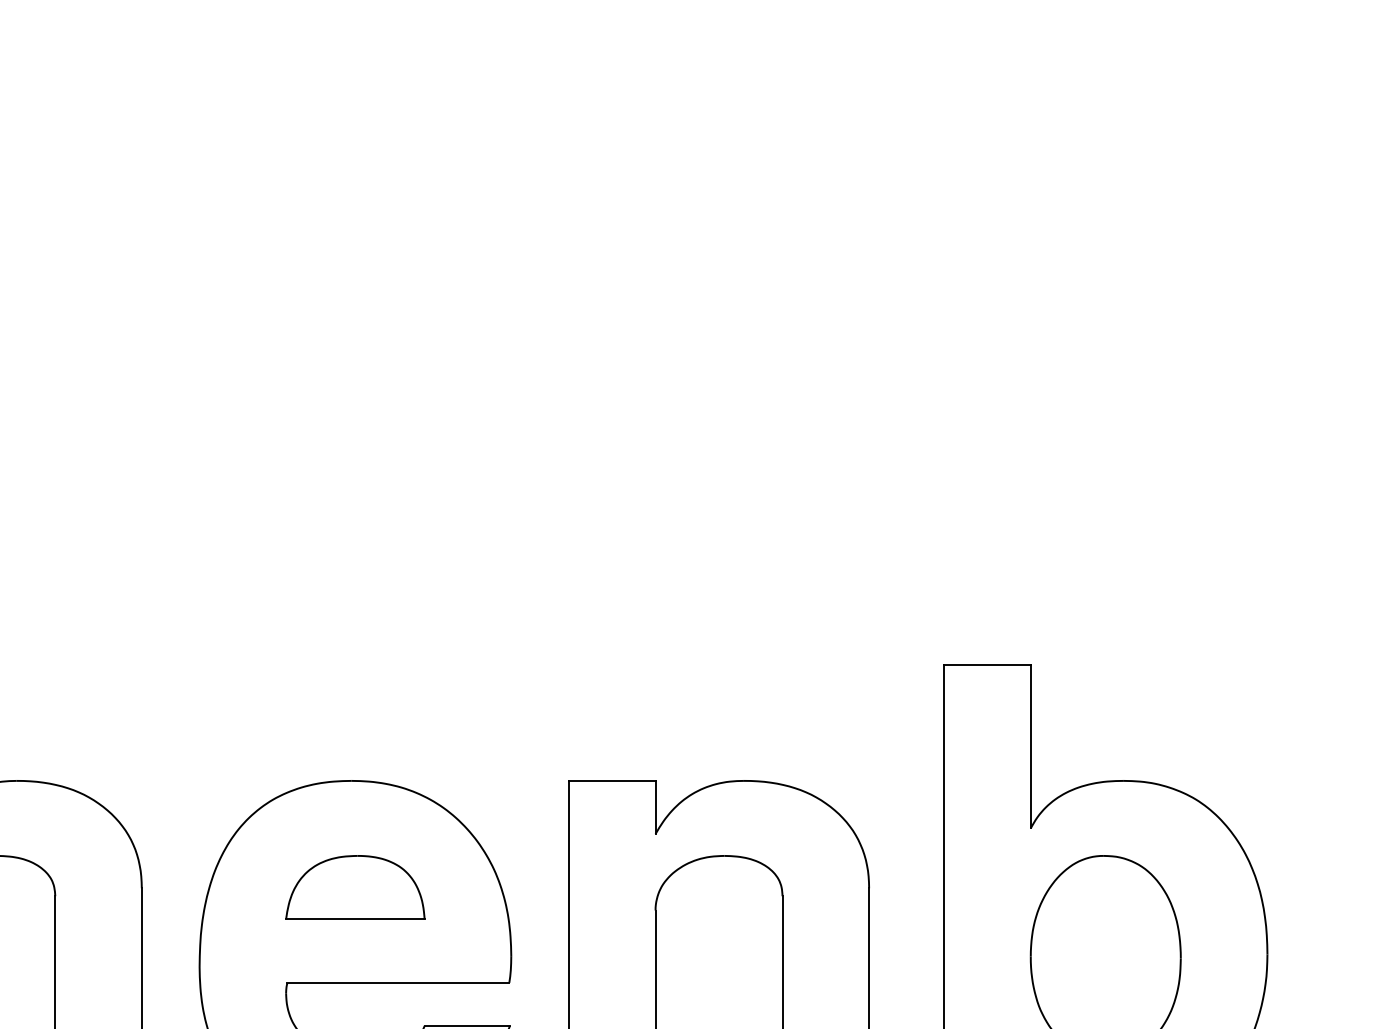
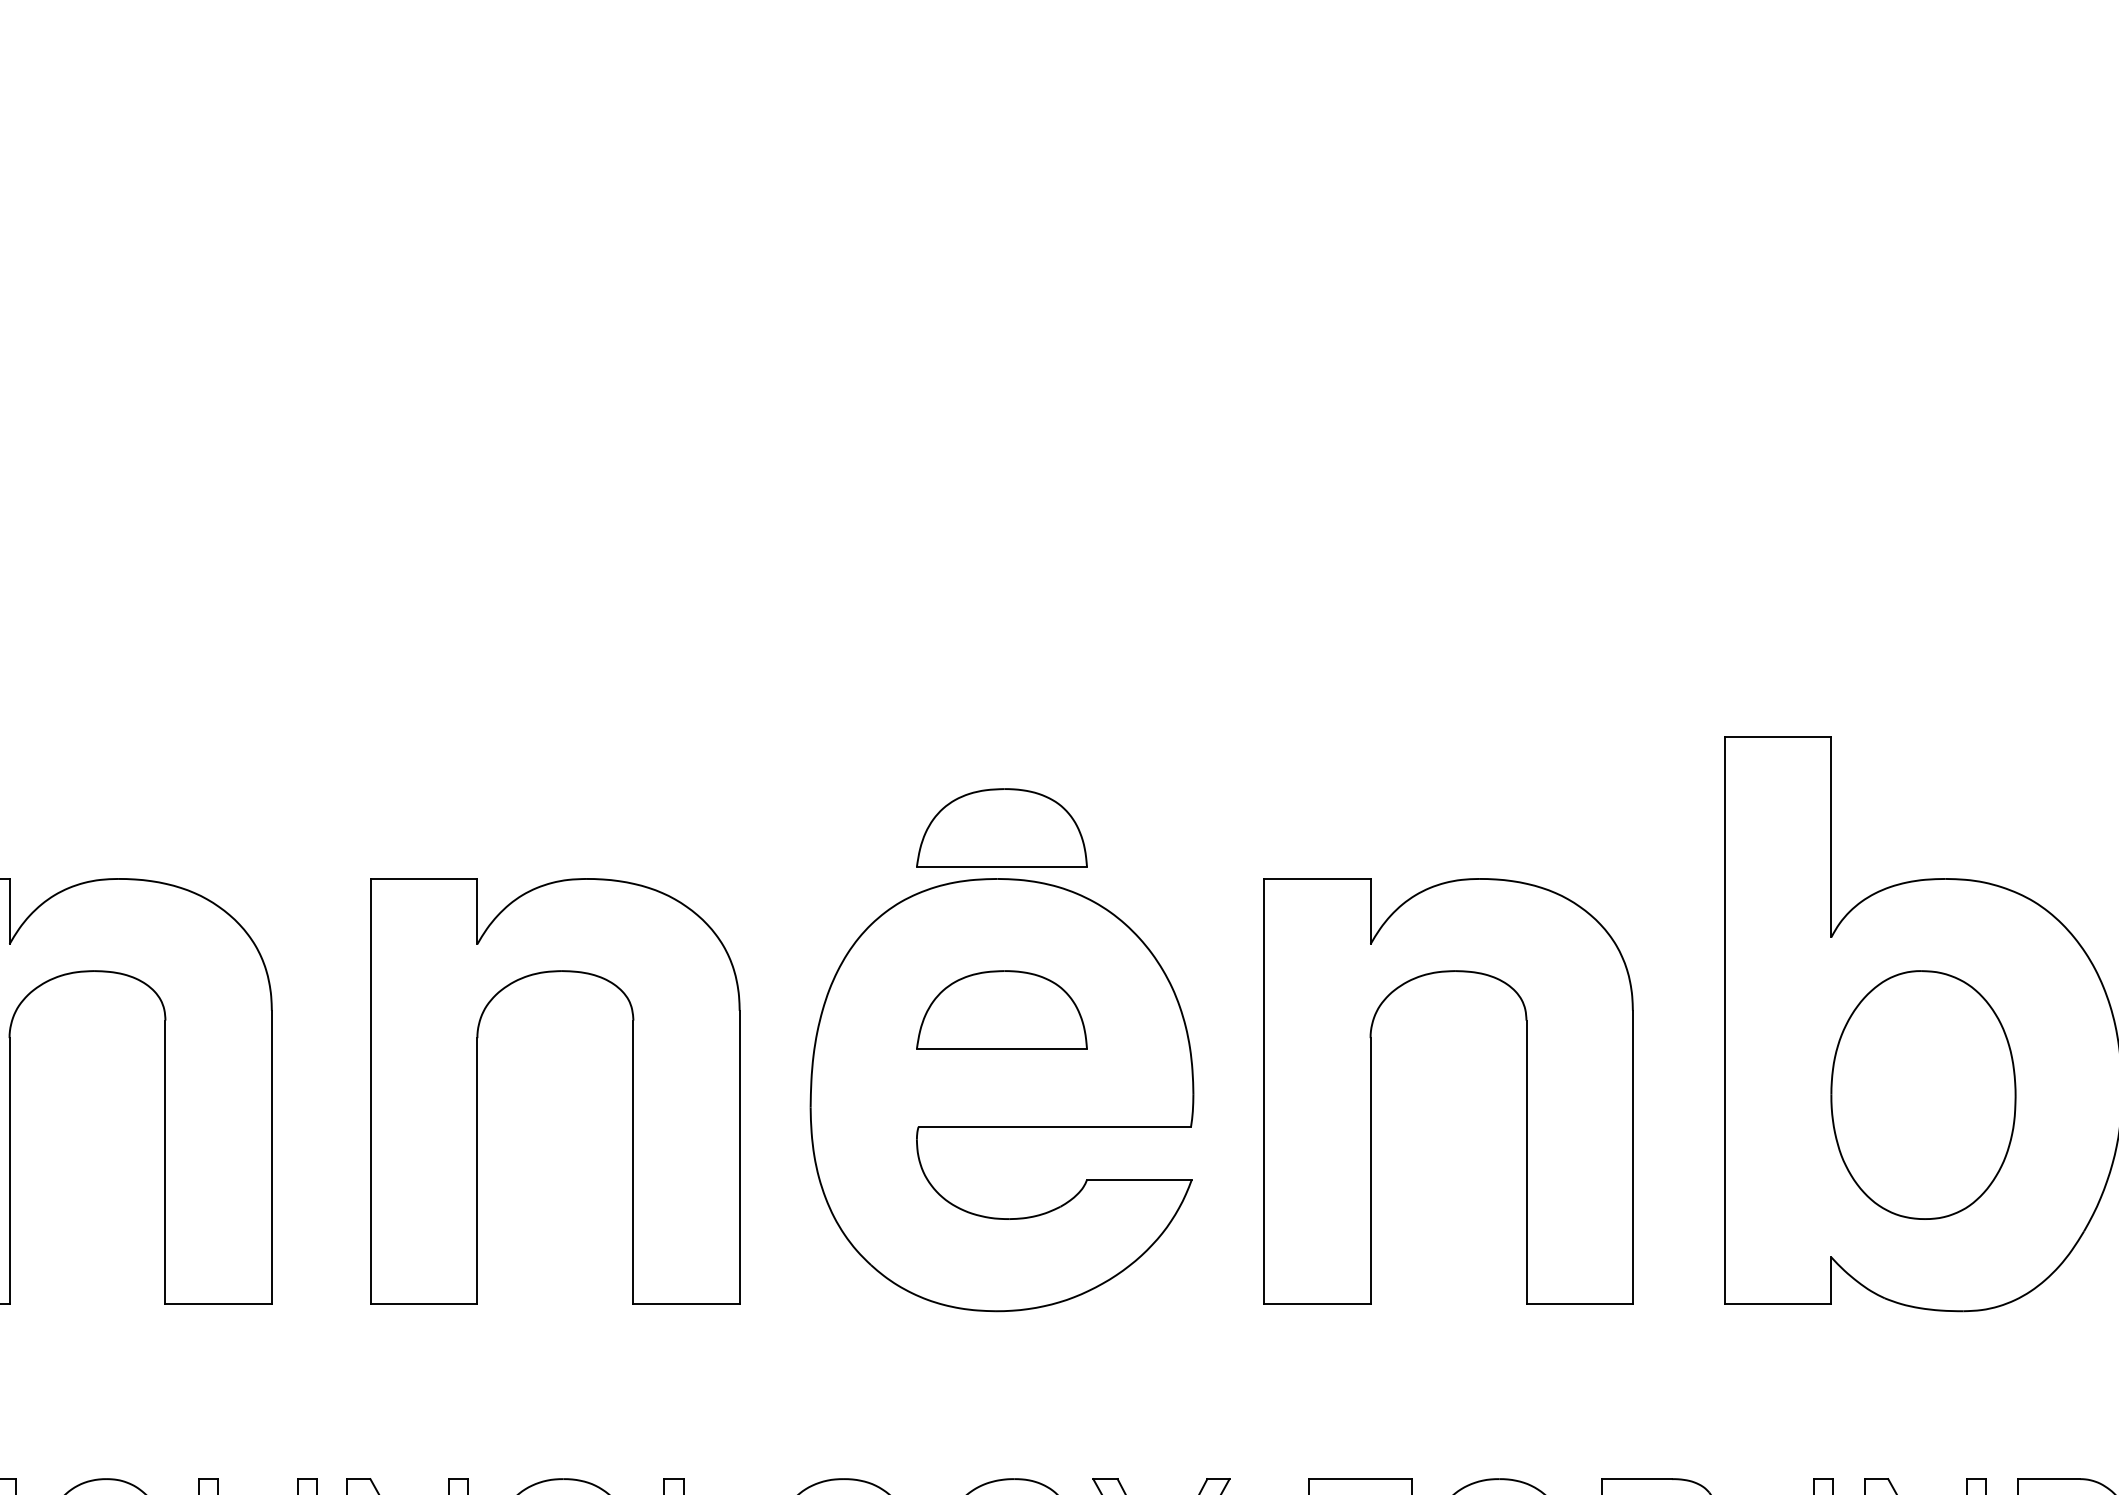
part: (355, 738) -> (1001, 827), added

